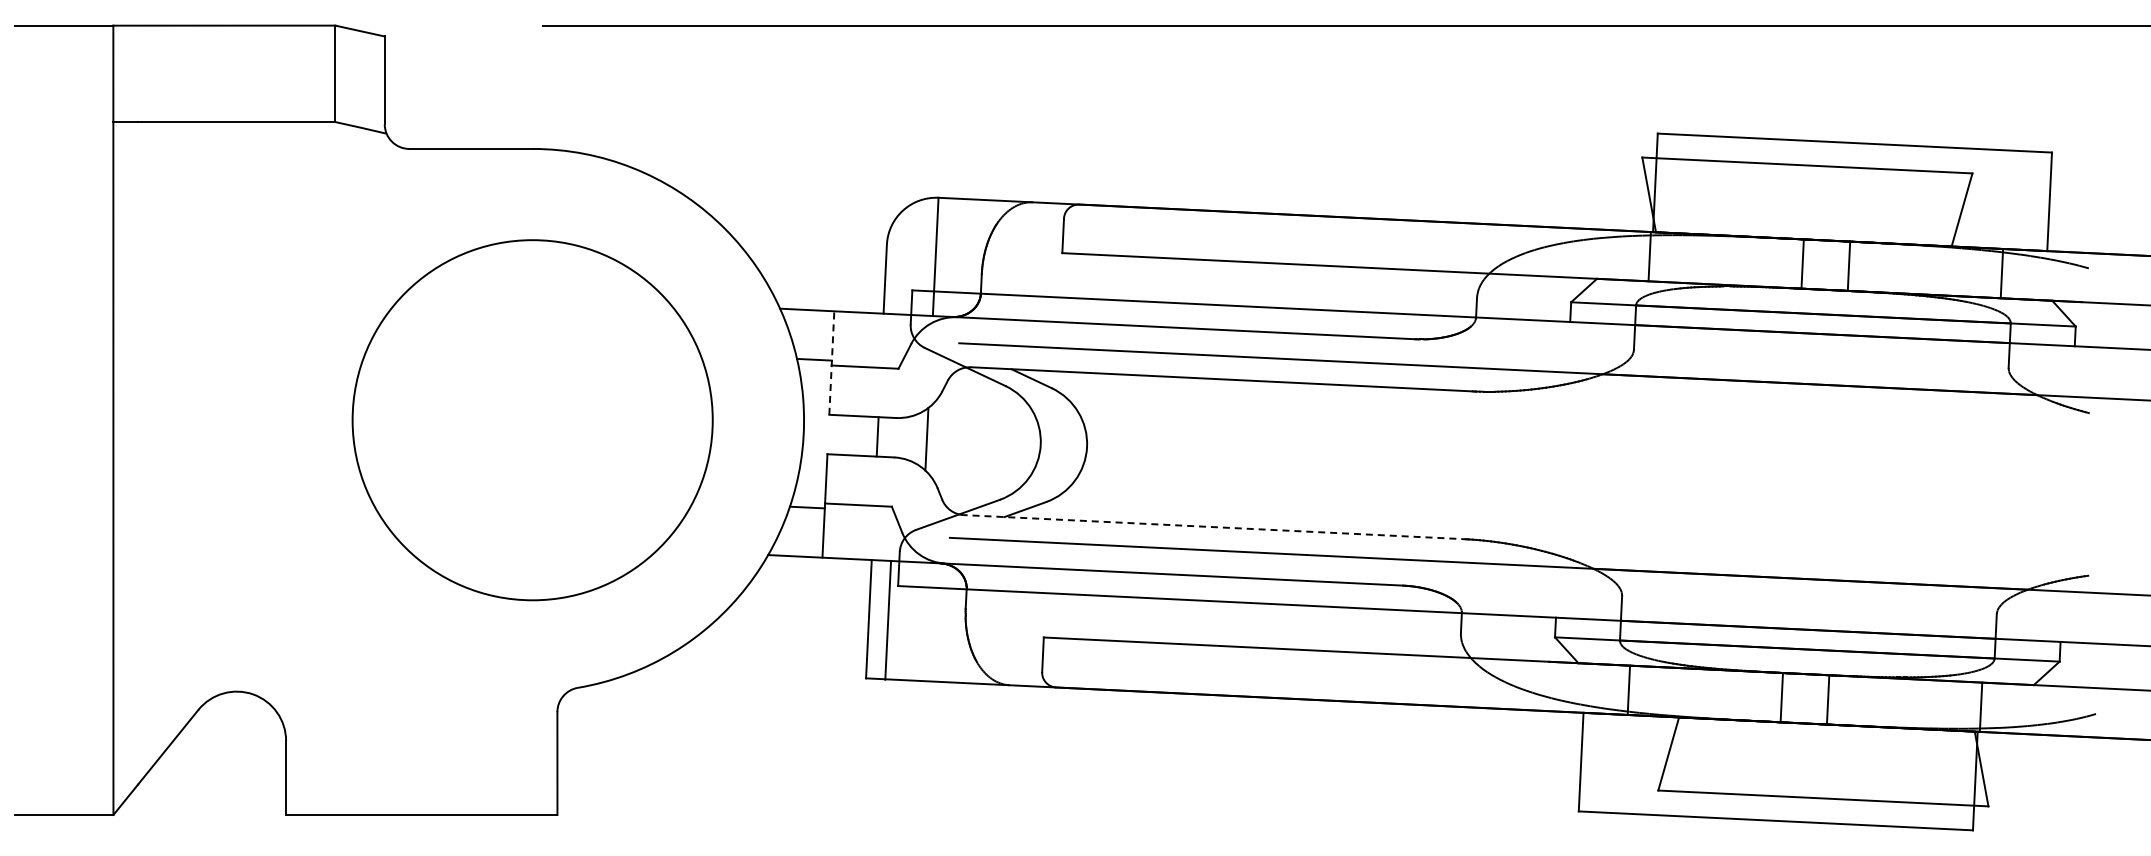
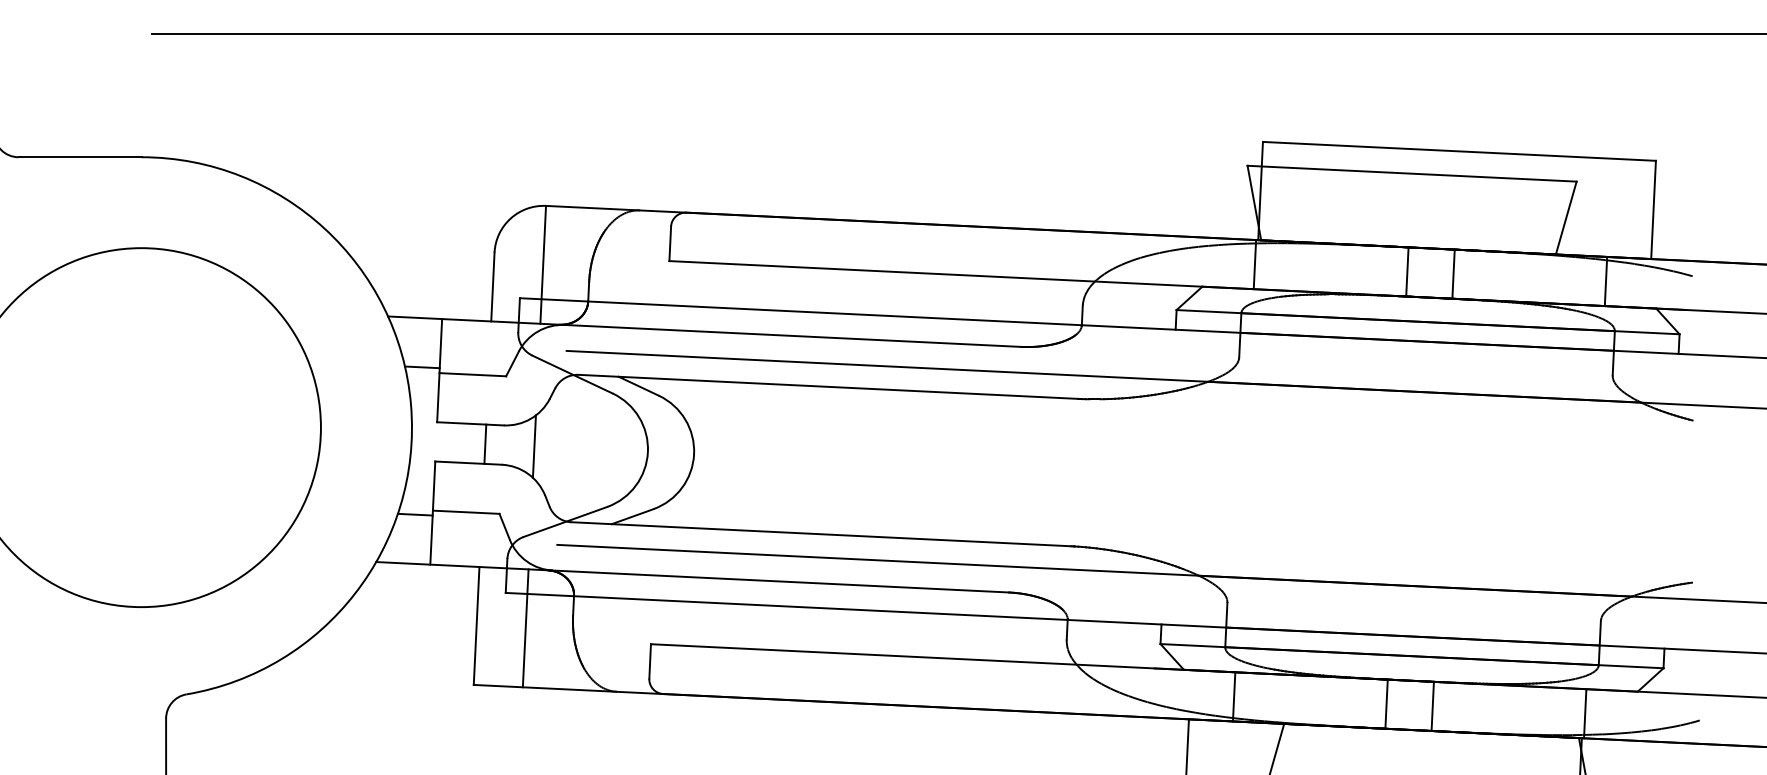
line: (831, 363) -> (439, 371), dashed -> solid
line: (1215, 527) -> (822, 534), dashed -> solid
line: (888, 620) -> (526, 628), moved

